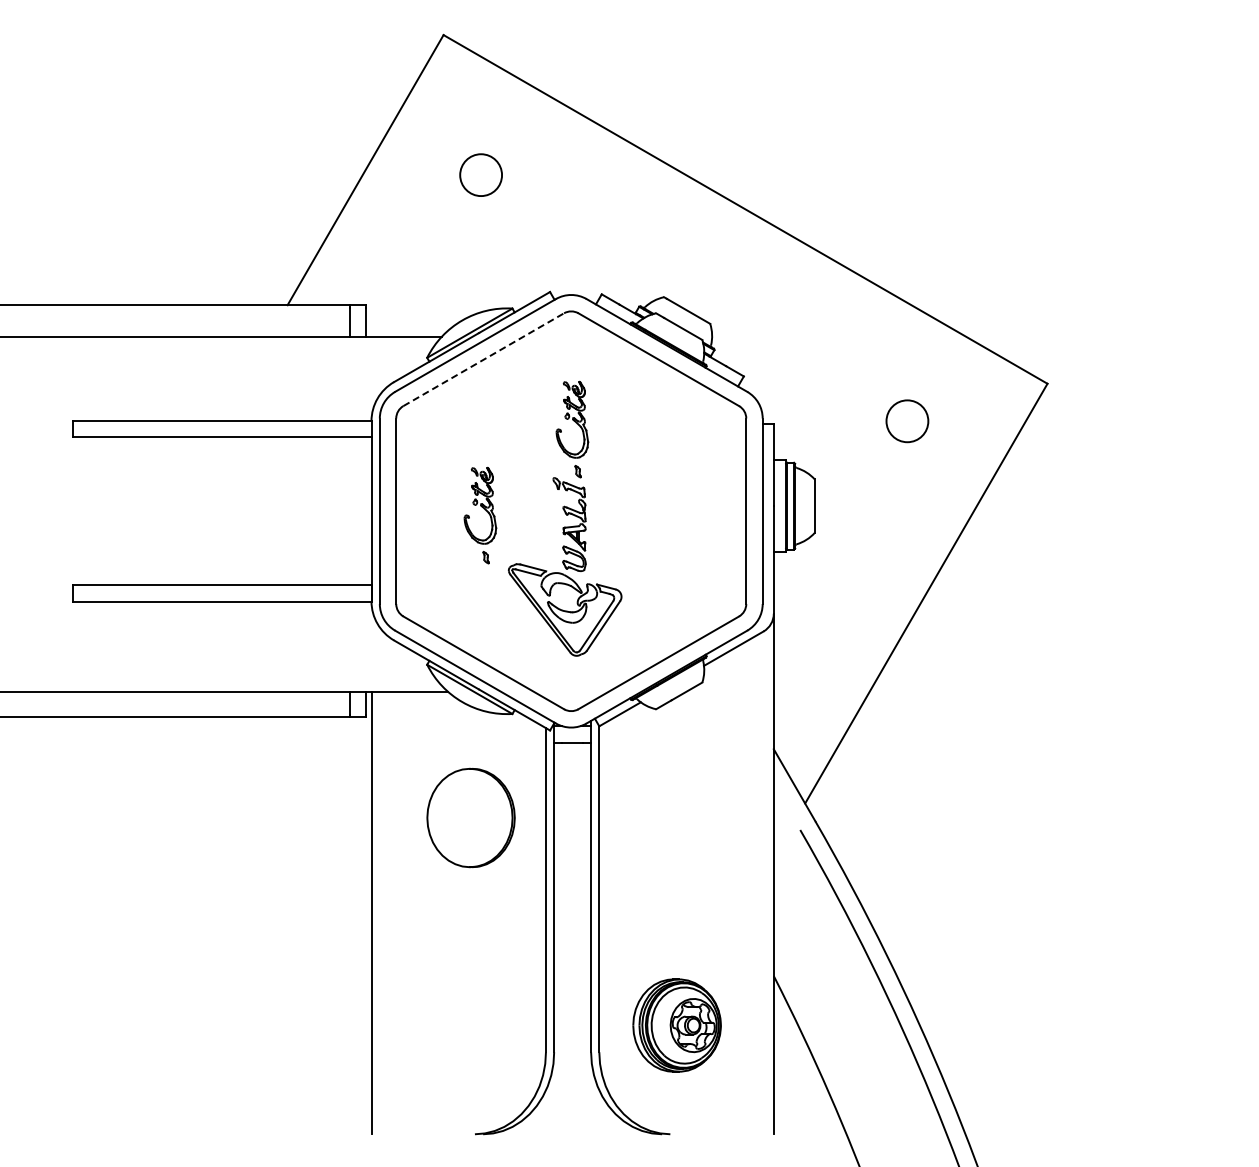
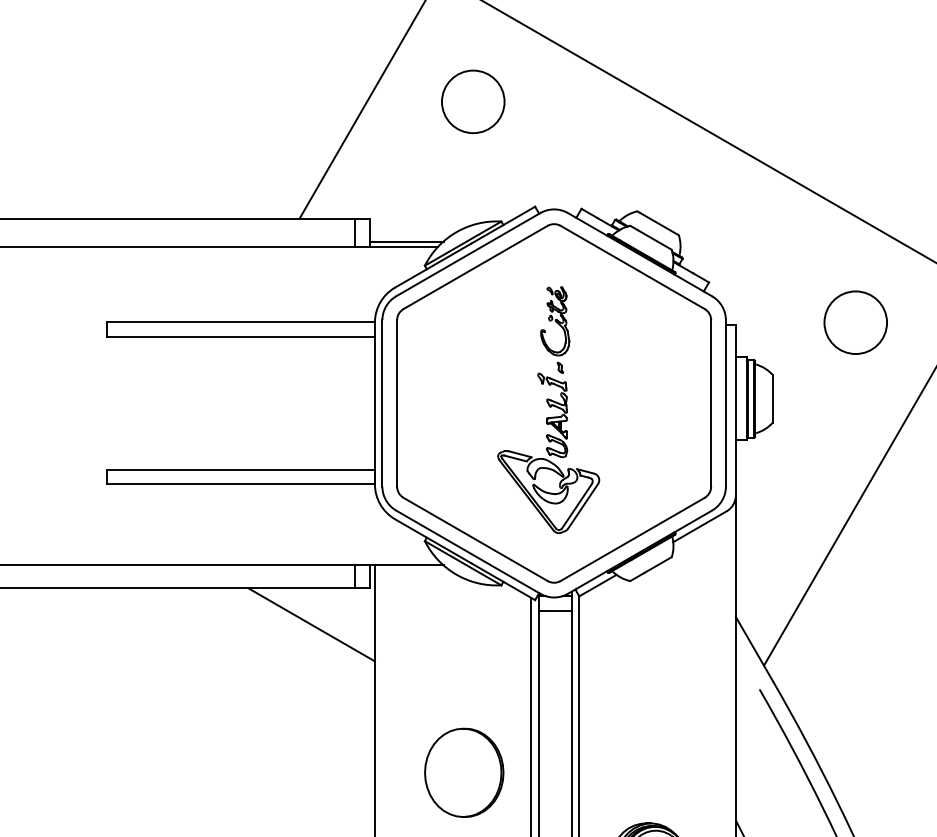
circle: (480, 175) -> (472, 102), size x1.67
line: (406, 330) -> (406, 241), added
line: (483, 359) -> (475, 267), dashed -> solid
circle: (907, 421) -> (855, 322), size x1.67
part: (485, 510) -> (477, 402), removed
line: (300, 757) -> (311, 624), added
part: (470, 817) -> (463, 772), moved

